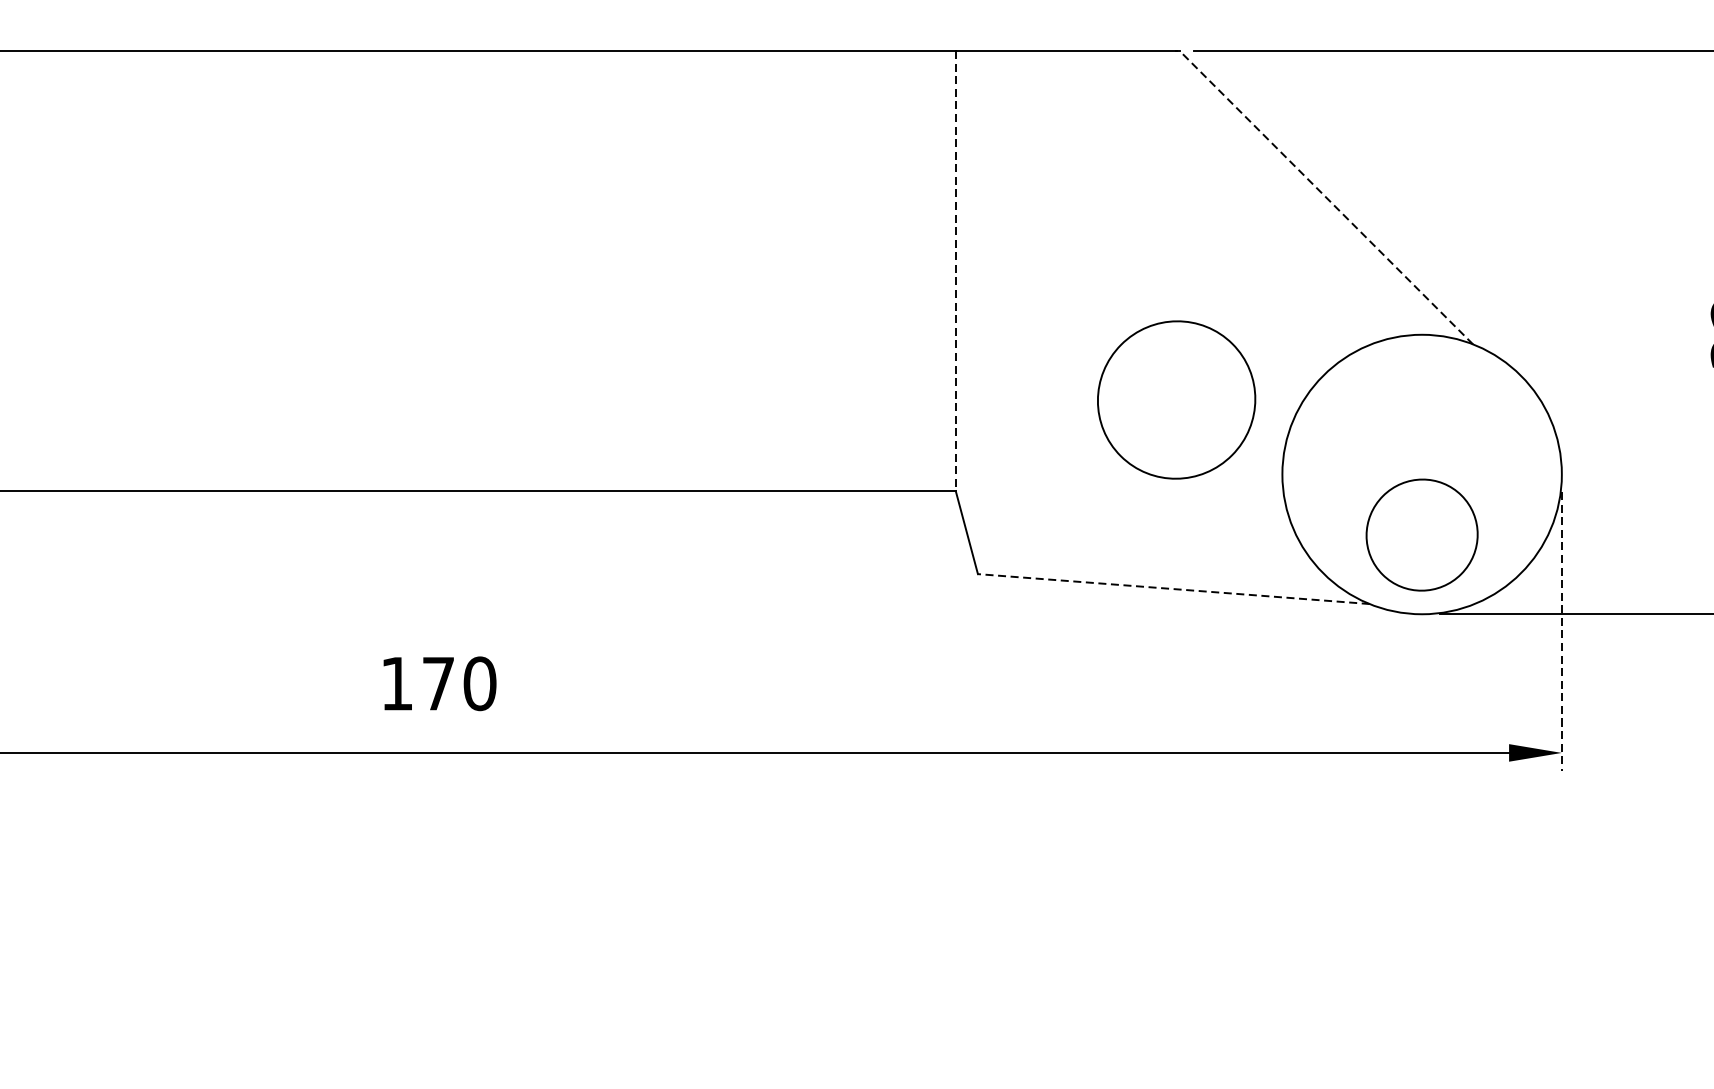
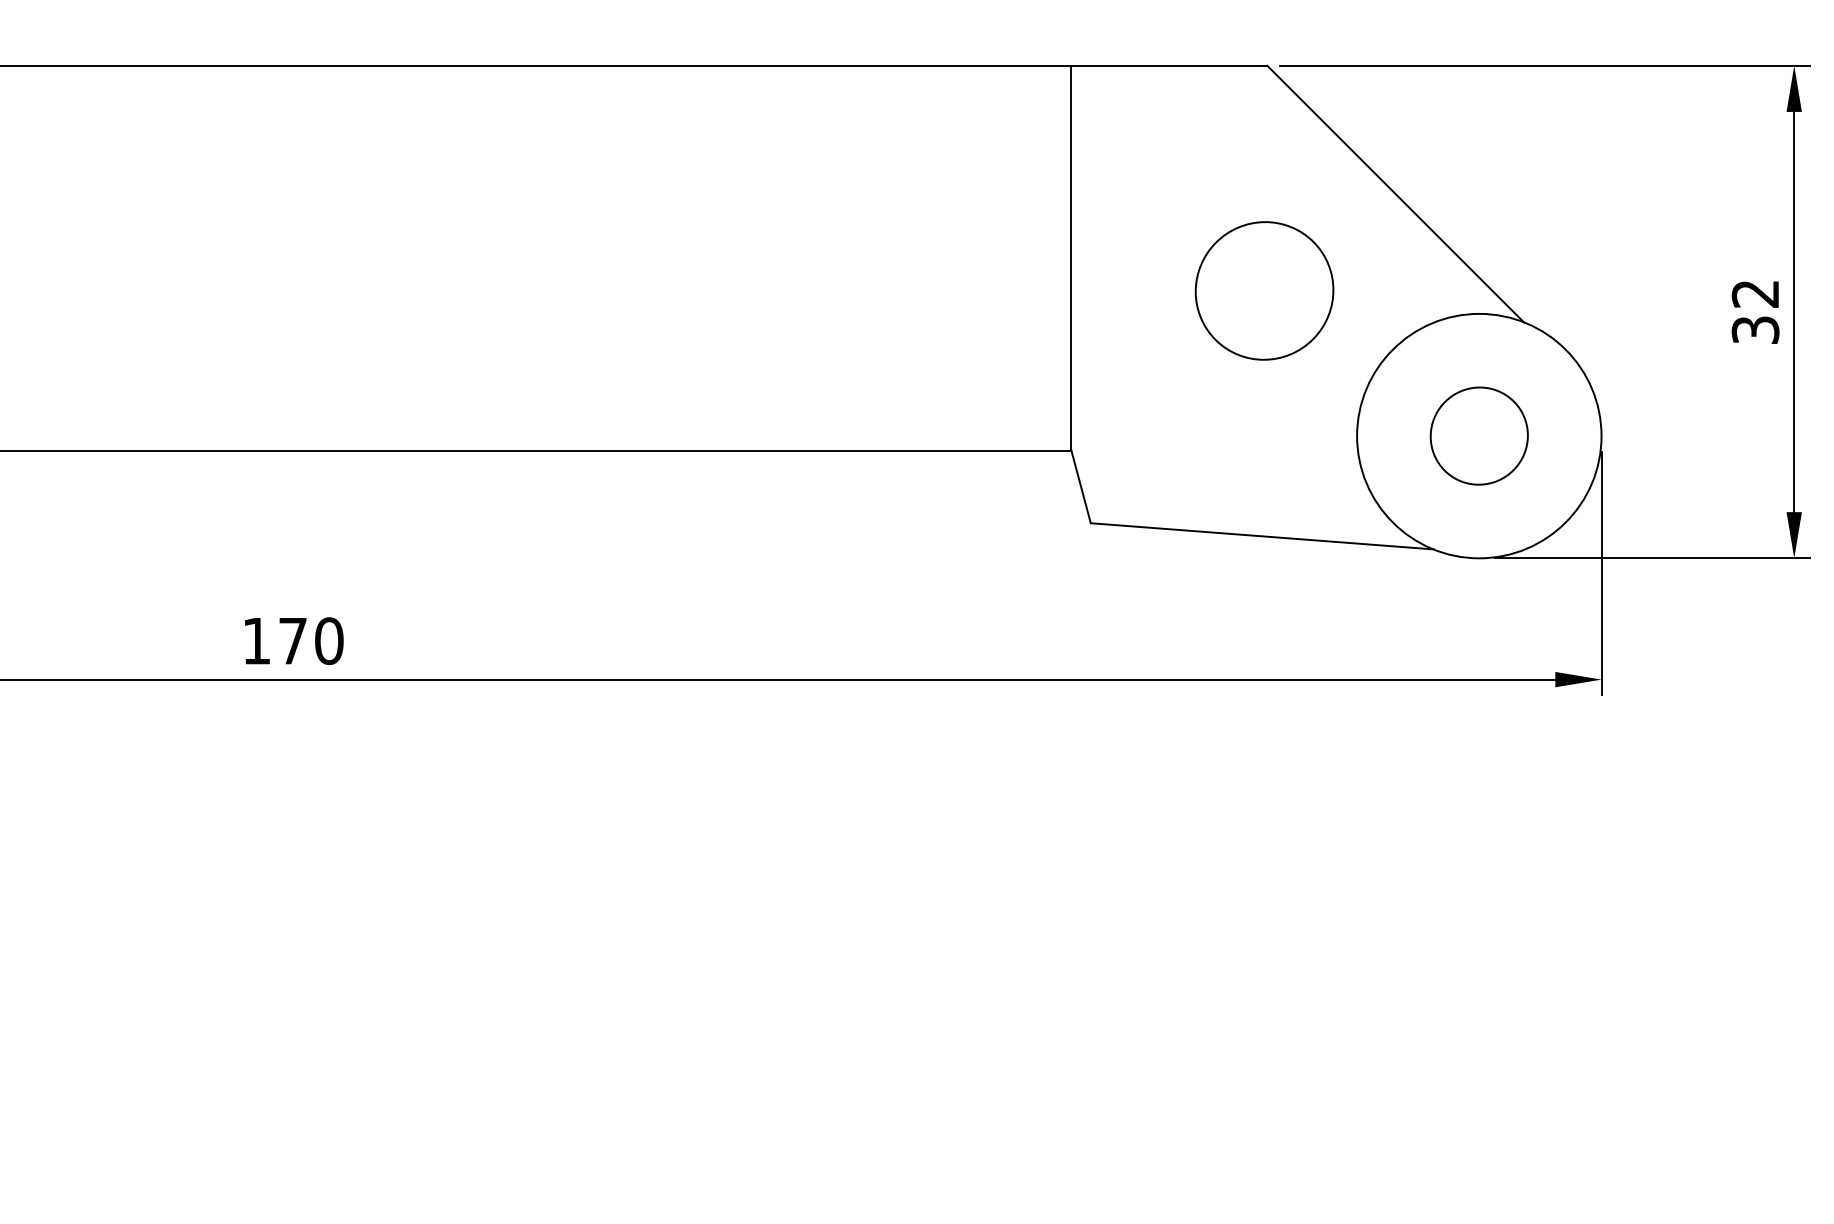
line: (1326, 197) -> (1395, 193), dashed -> solid
line: (955, 271) -> (1071, 258), dashed -> solid
part: (1176, 399) -> (1264, 290), moved
part: (1421, 534) -> (1478, 435), moved
line: (1174, 589) -> (1262, 536), dashed -> solid
line: (1561, 631) -> (1601, 573), dashed -> solid
text: (440, 683) -> (294, 640), moved

